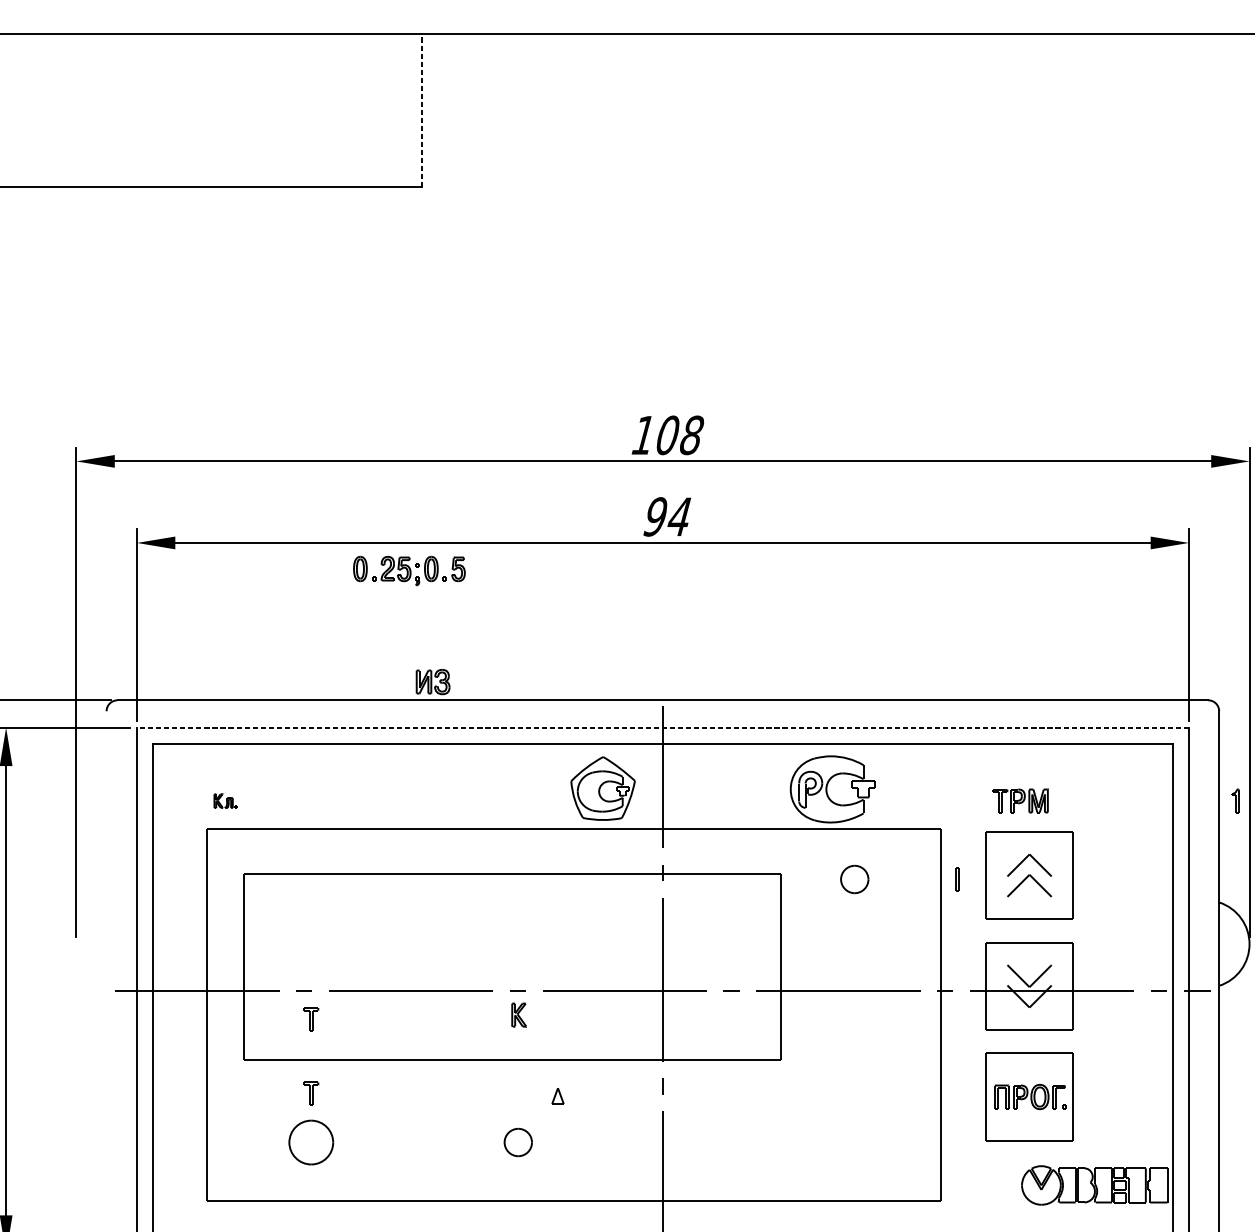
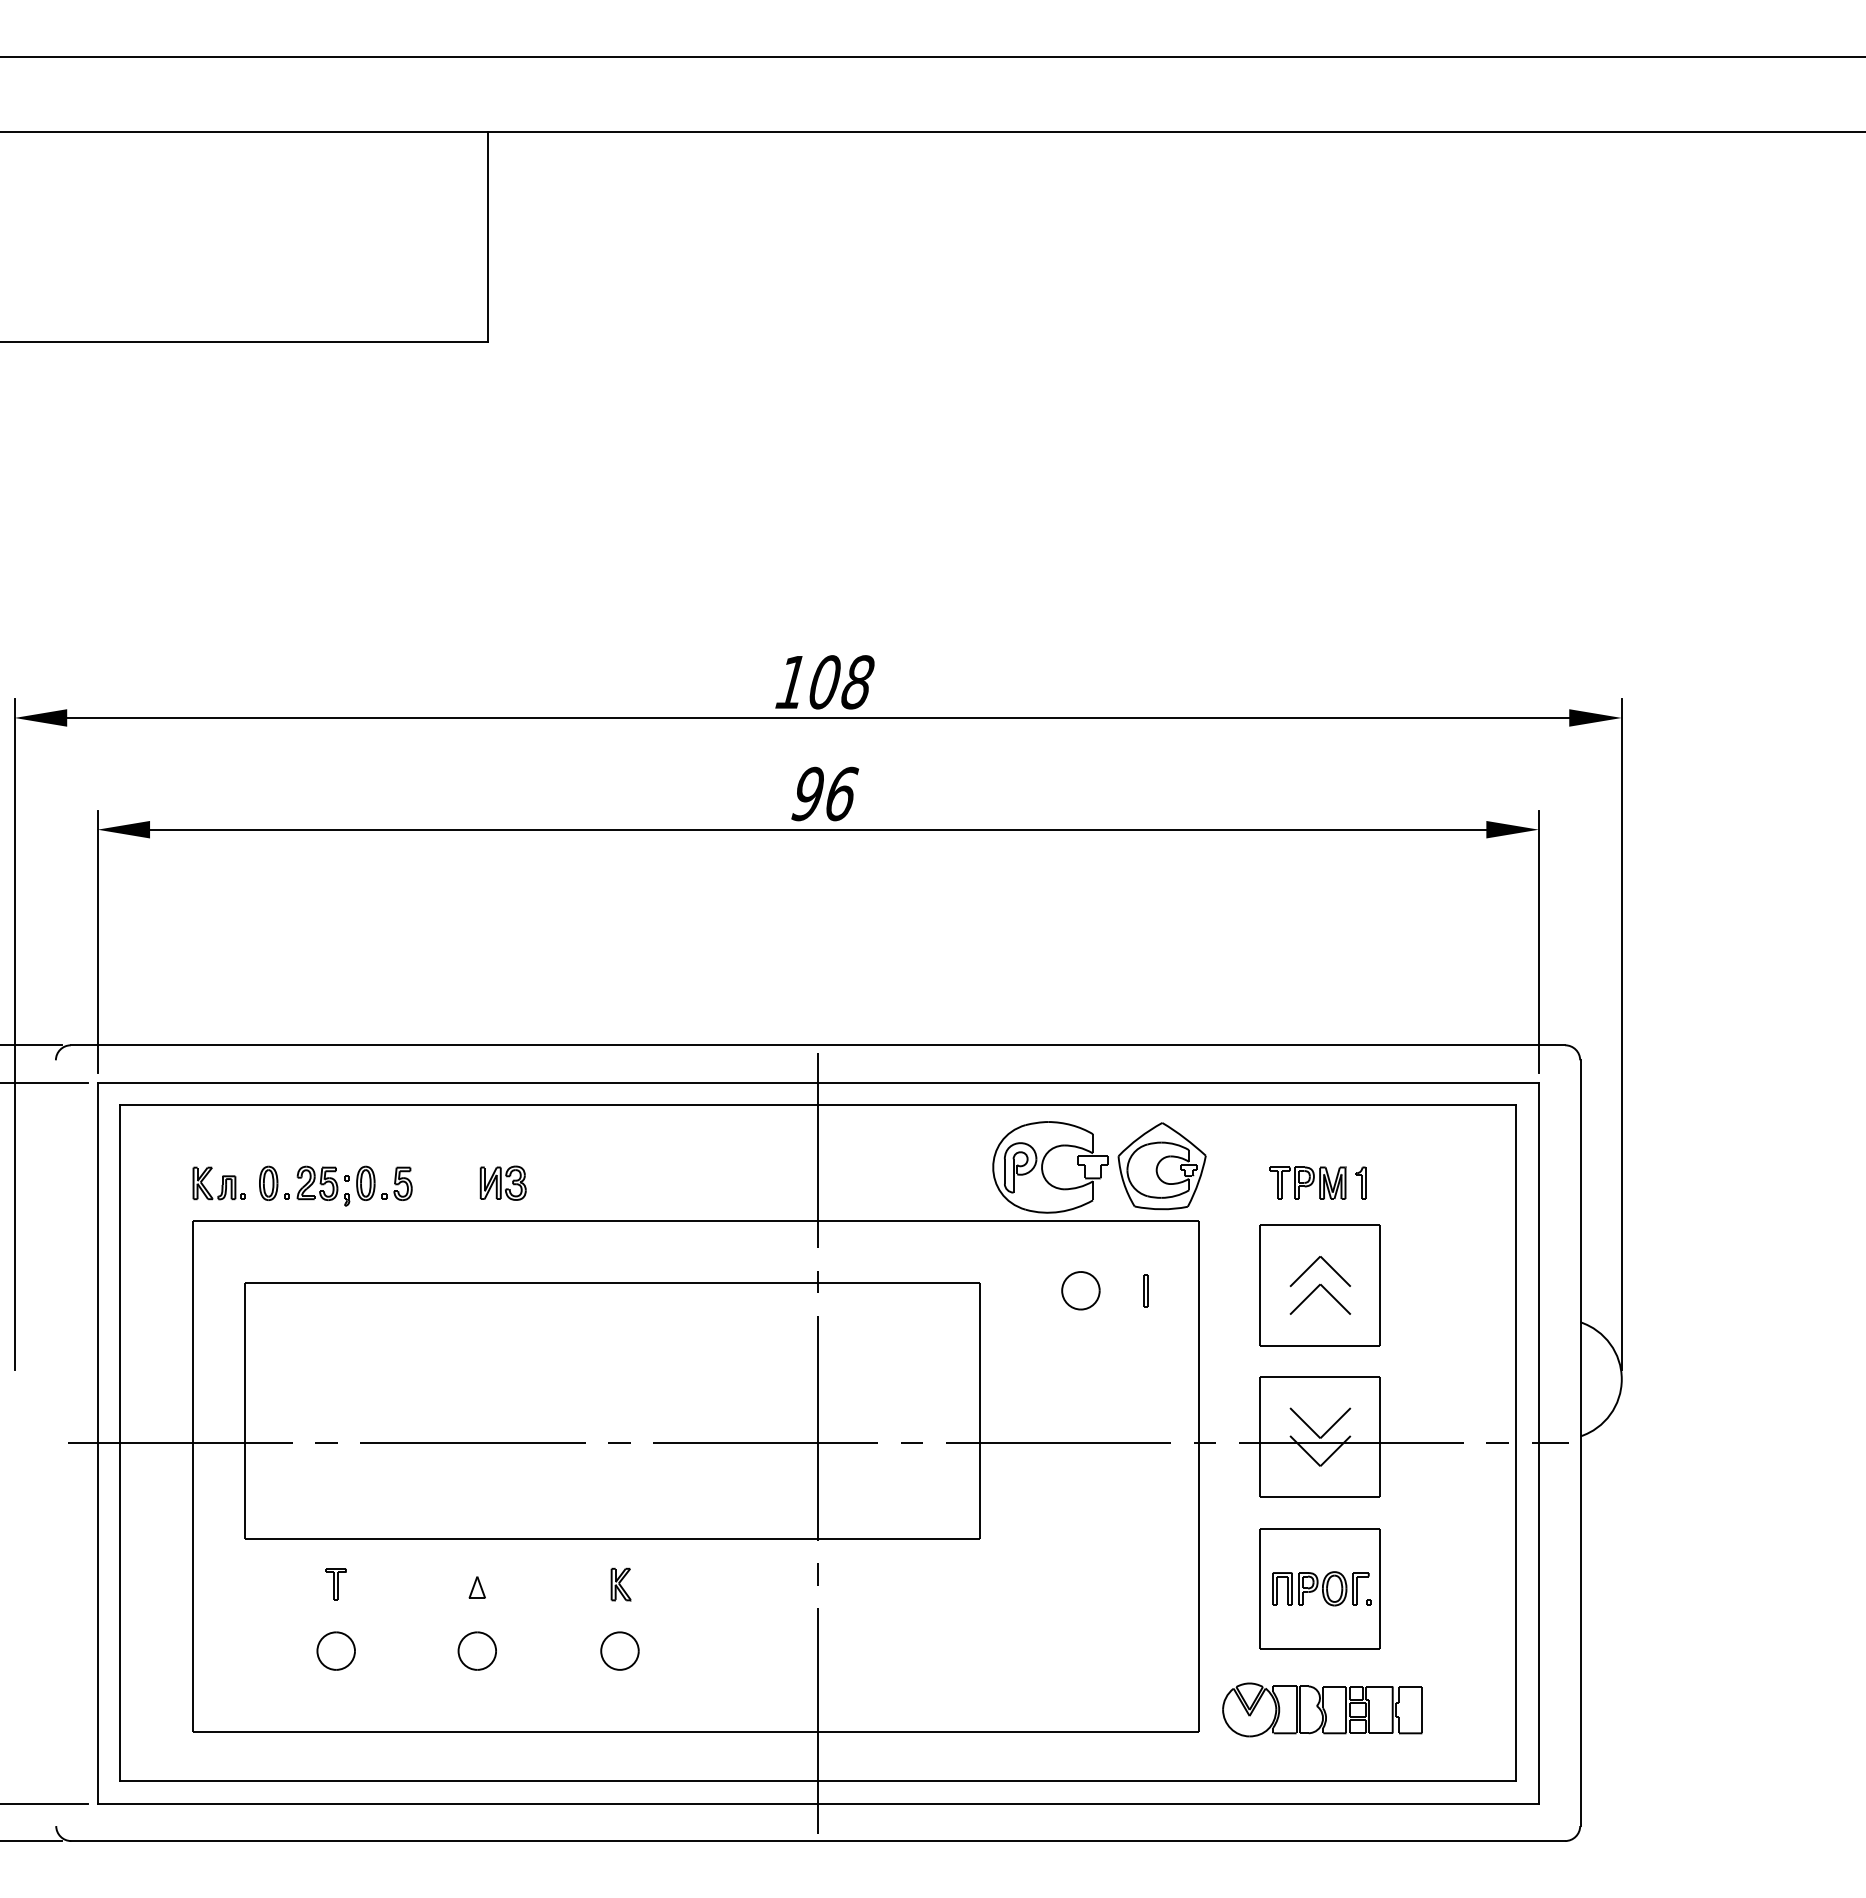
line: (422, 109) -> (488, 236), dashed -> solid
text: (680, 516) -> (841, 793), 94 -> 96
part: (409, 570) -> (335, 1185), moved
part: (432, 681) -> (502, 1182), moved
line: (663, 727) -> (818, 1082), dashed -> solid
part: (602, 788) -> (1161, 1166), moved
part: (1235, 800) -> (1360, 1182), moved
part: (225, 801) -> (218, 1183), size x1.67
part: (957, 879) -> (1145, 1290), moved
part: (518, 1015) -> (620, 1584), moved
part: (310, 1019) -> (335, 1482), removed
part: (557, 1096) -> (476, 1587), moved
part: (310, 1142) -> (335, 1650), size x0.62
part: (413, 1142) -> (476, 1650), added
part: (1094, 1185) -> (1322, 1709), moved

